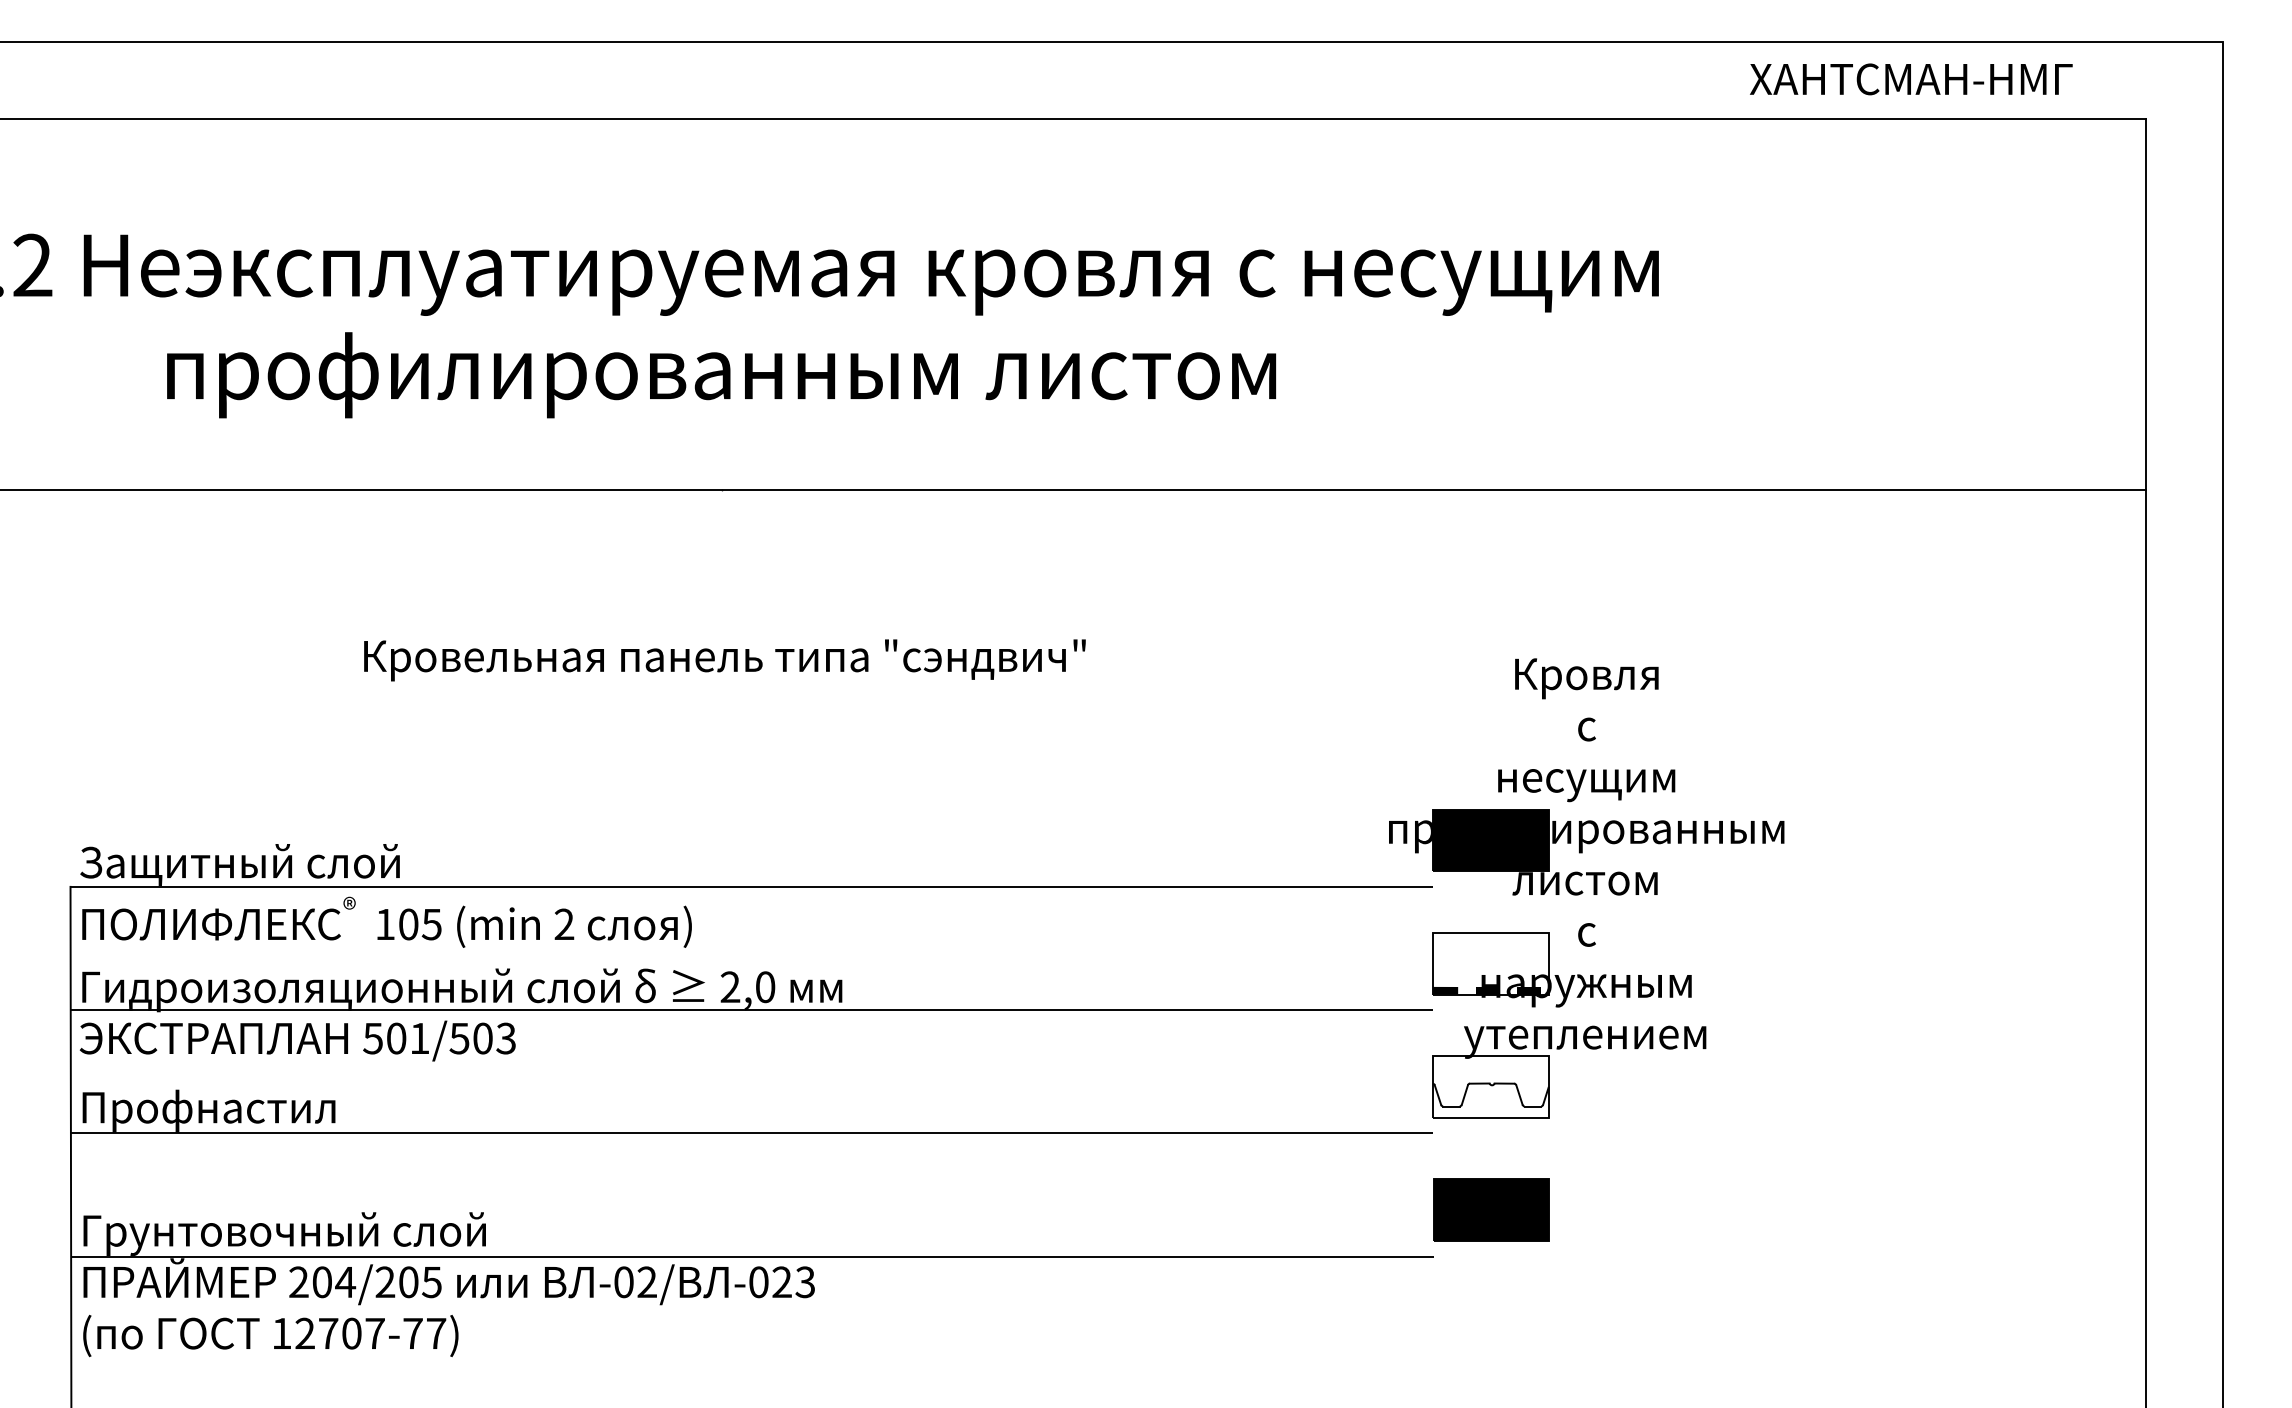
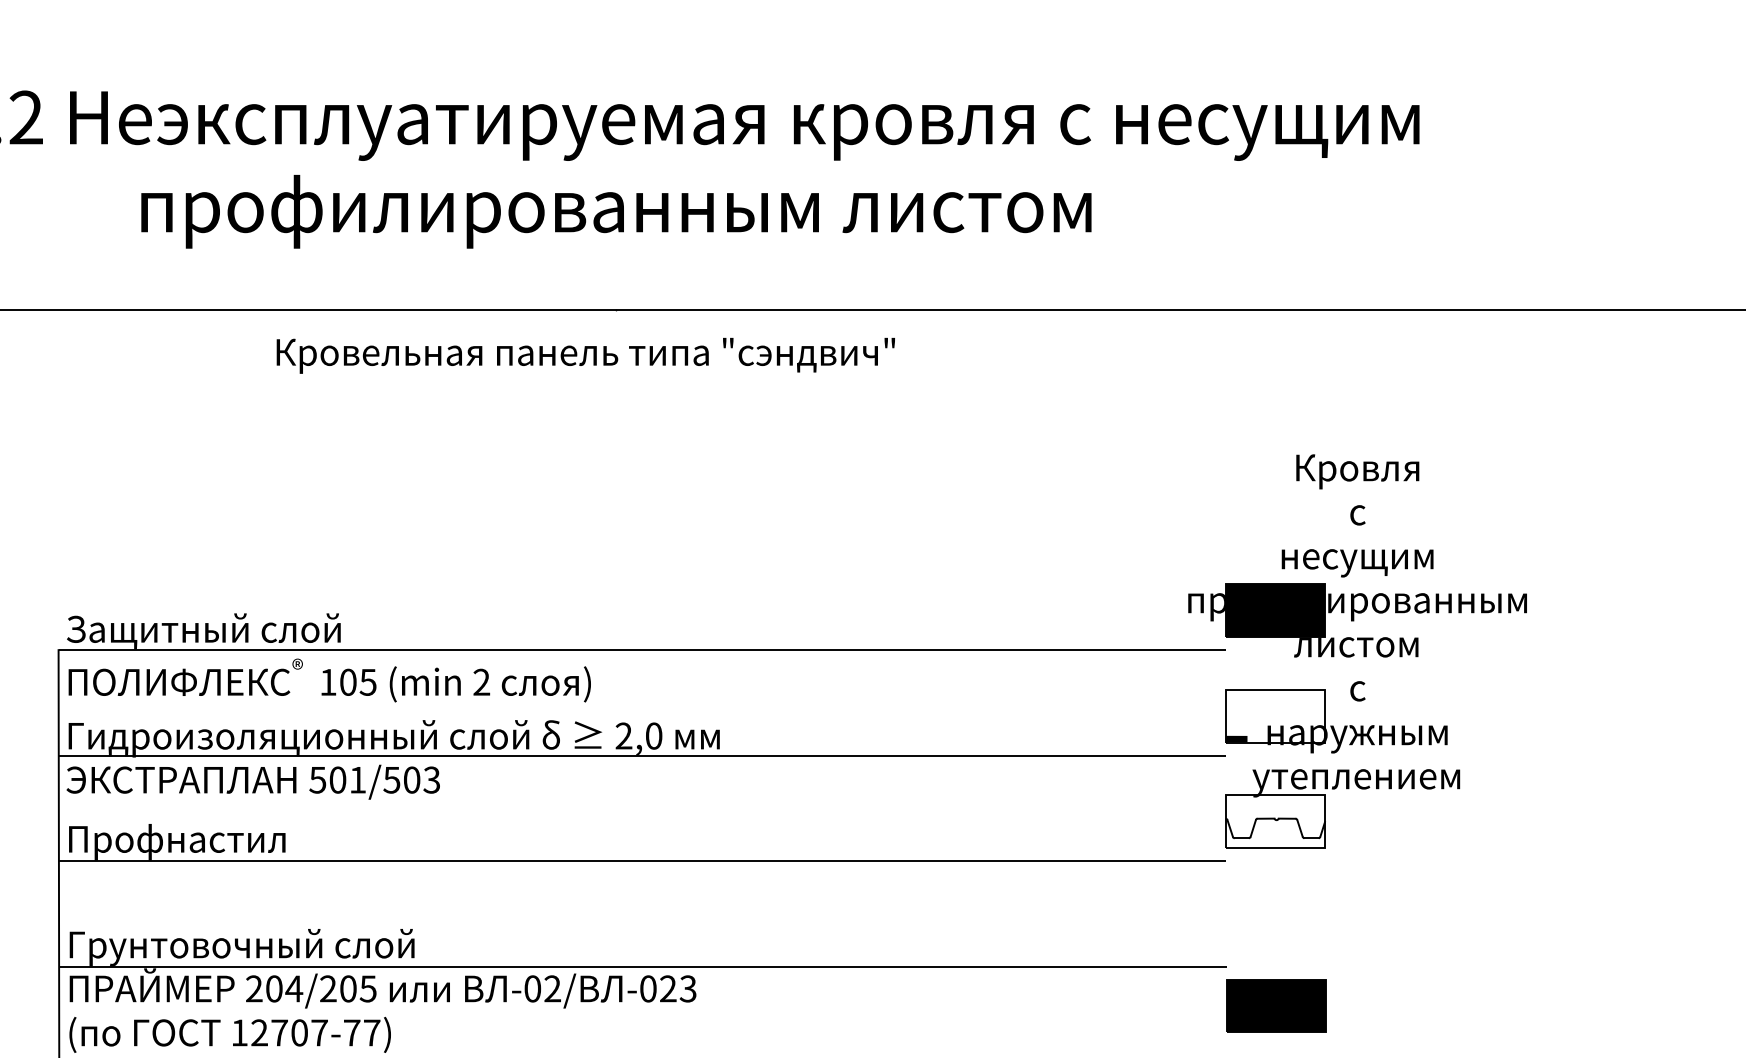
text: (724, 660) -> (585, 355), moved
fill: (1487, 990) -> (1272, 738), removed
fill: (1528, 990) -> (1307, 738), removed
part: (1491, 1209) -> (1276, 1005), moved

